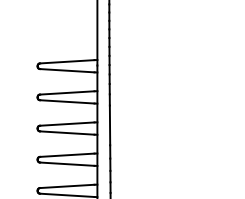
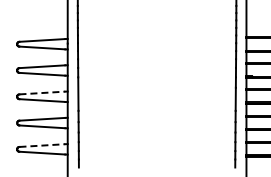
line: (67, 124) -> (42, 93), solid -> dashed
line: (67, 186) -> (42, 145), solid -> dashed

